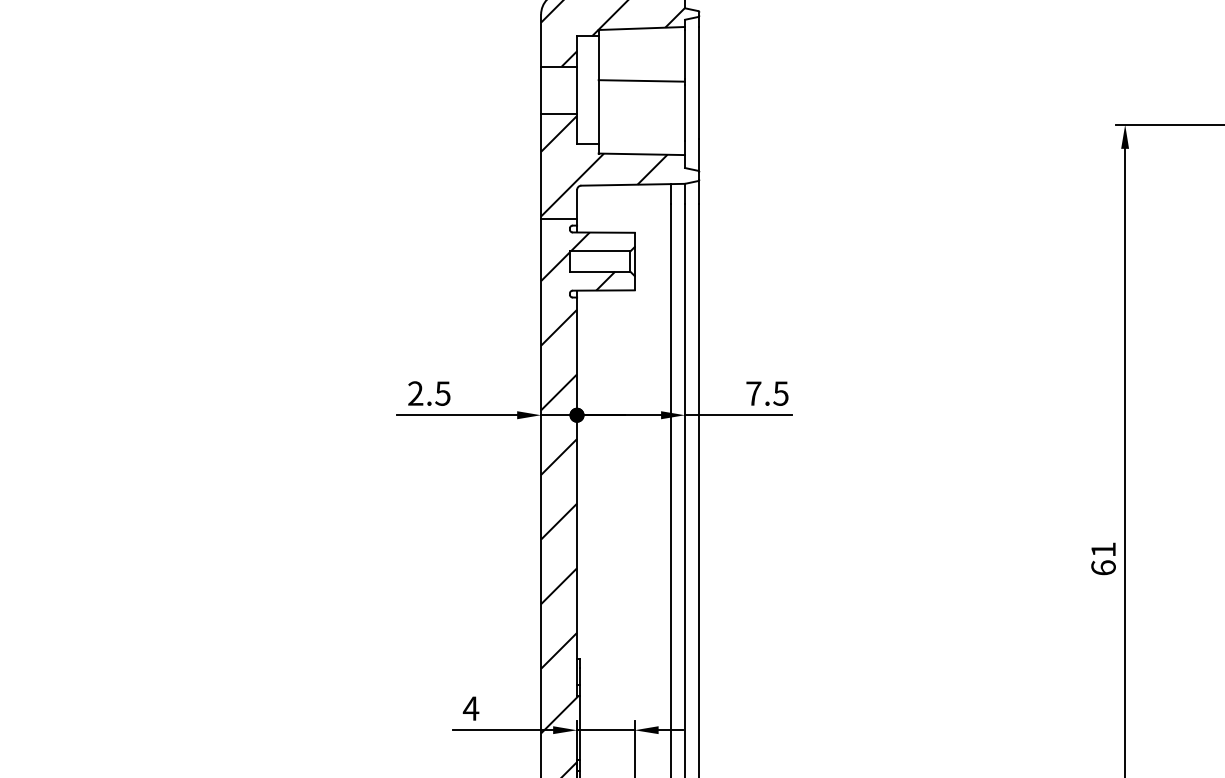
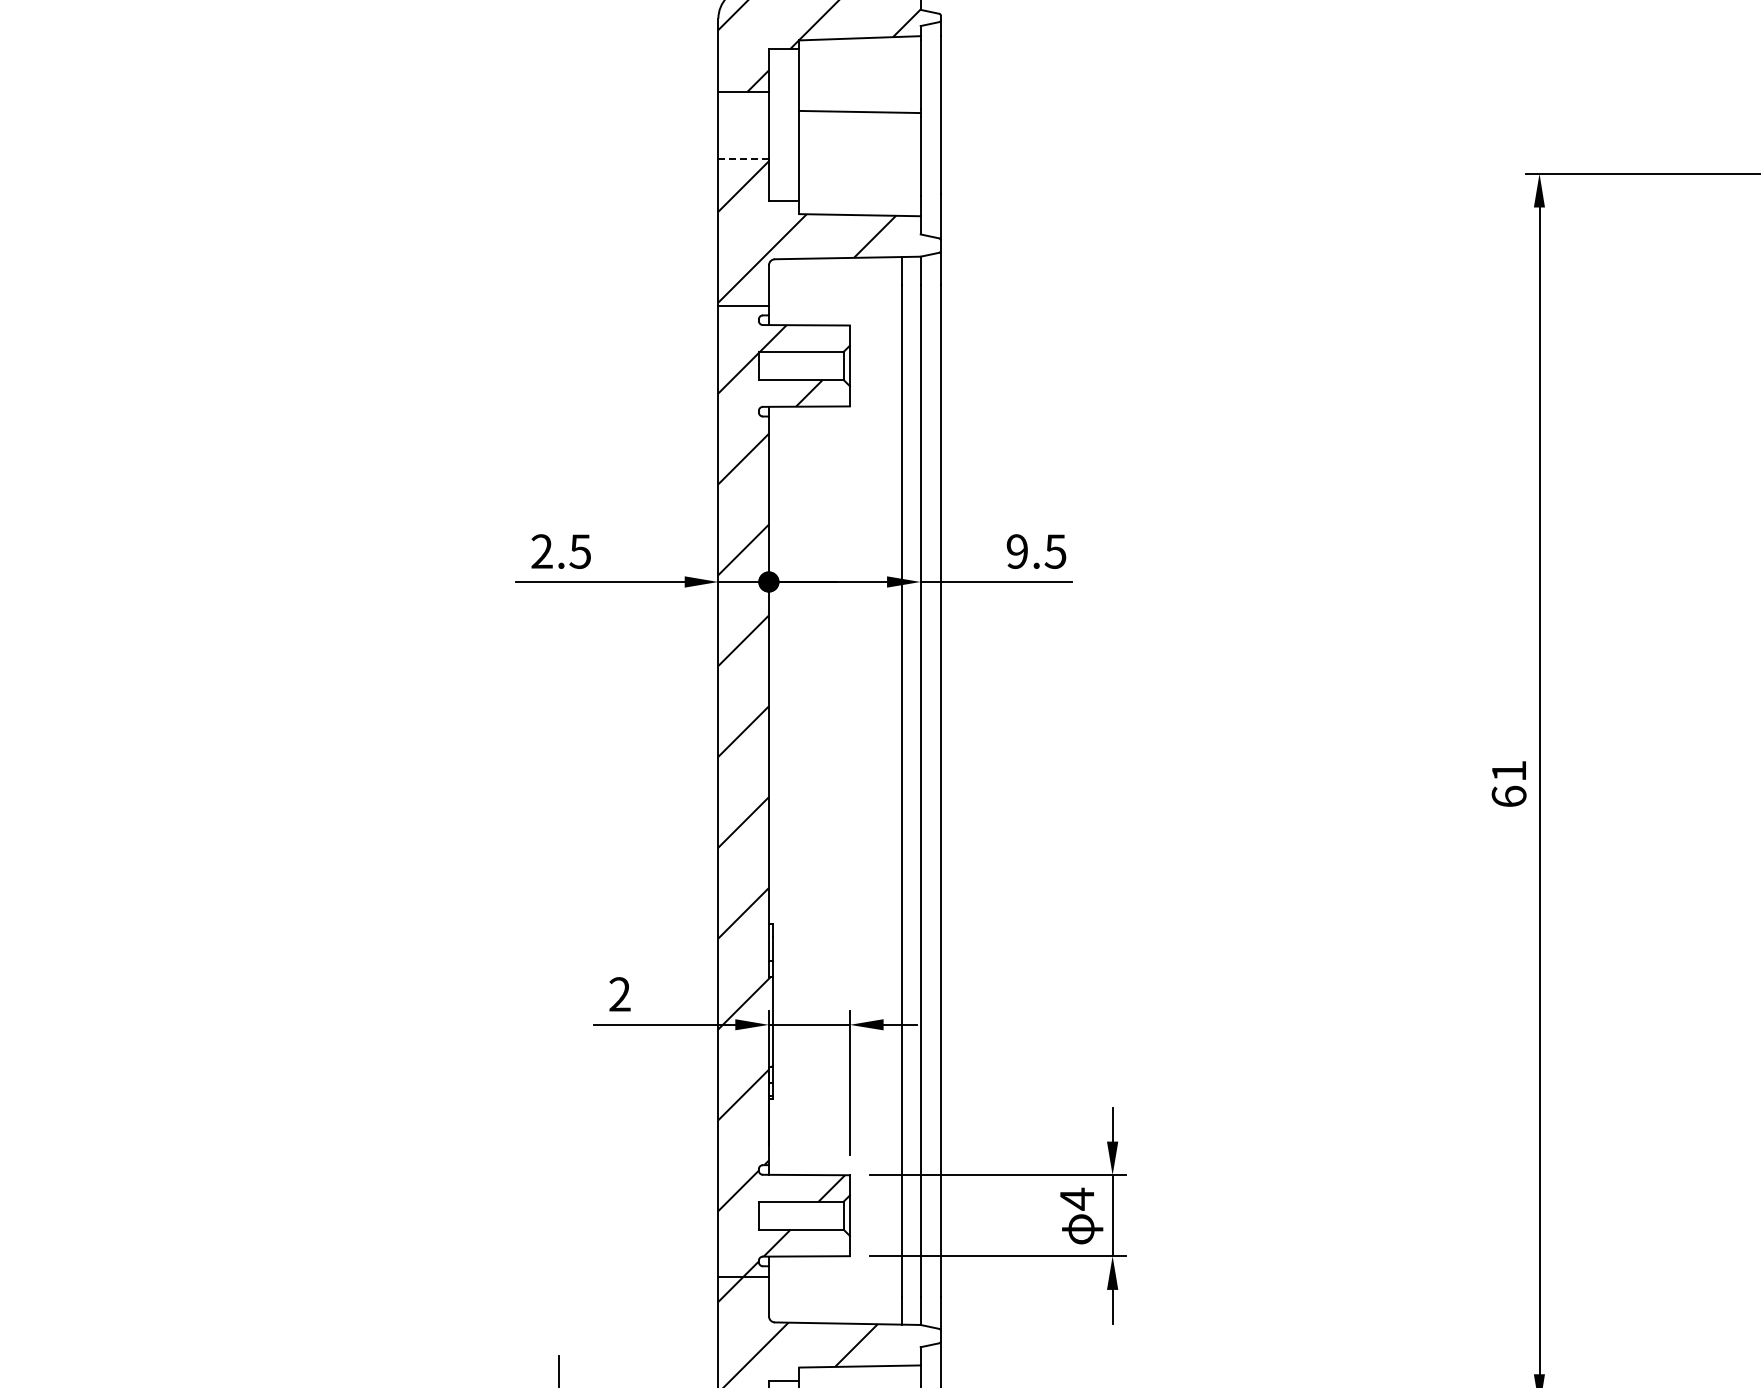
line: (558, 114) -> (743, 158), solid -> dashed
text: (753, 393) -> (1017, 551), 7.5 -> 9.5
text: (470, 708) -> (619, 994), 4 -> 2

